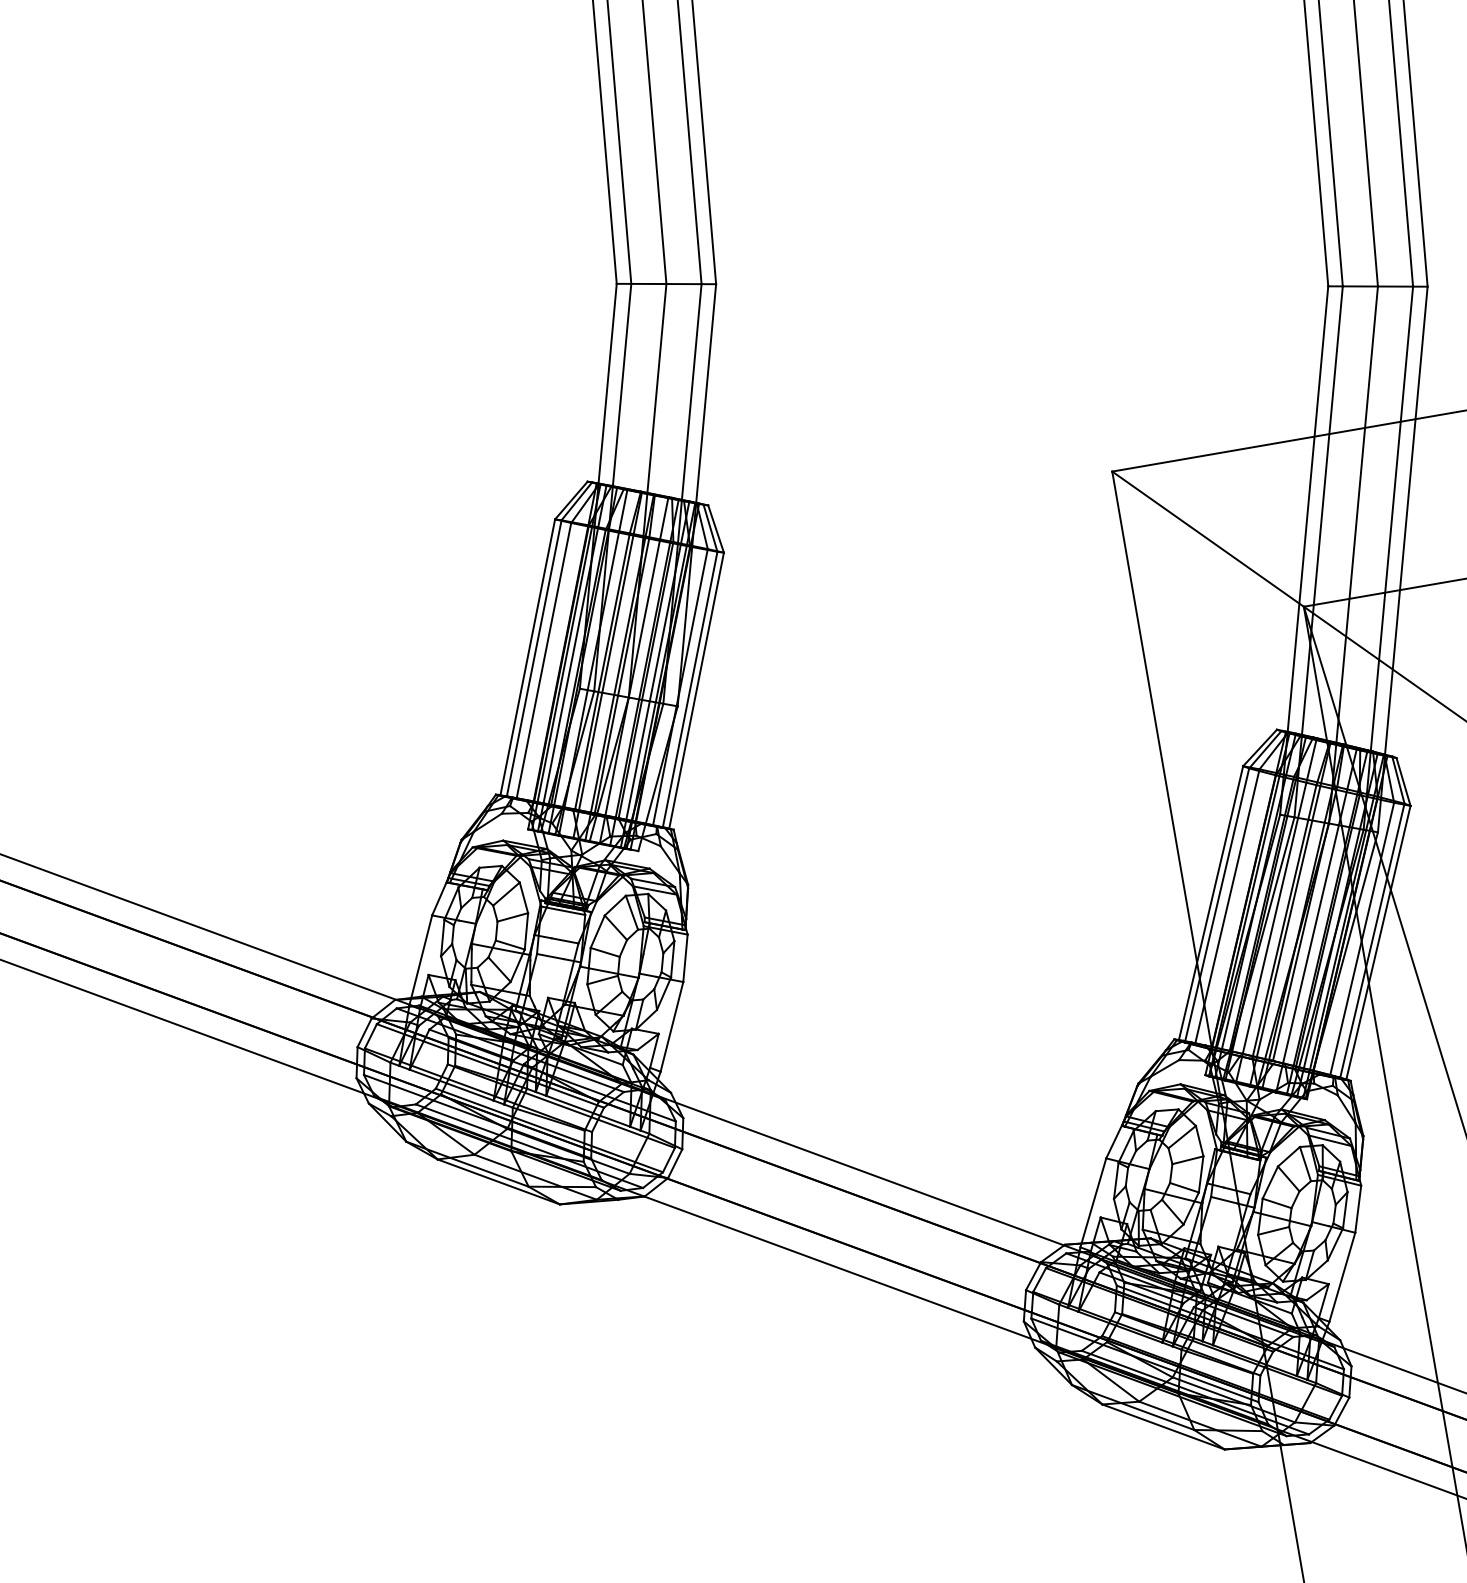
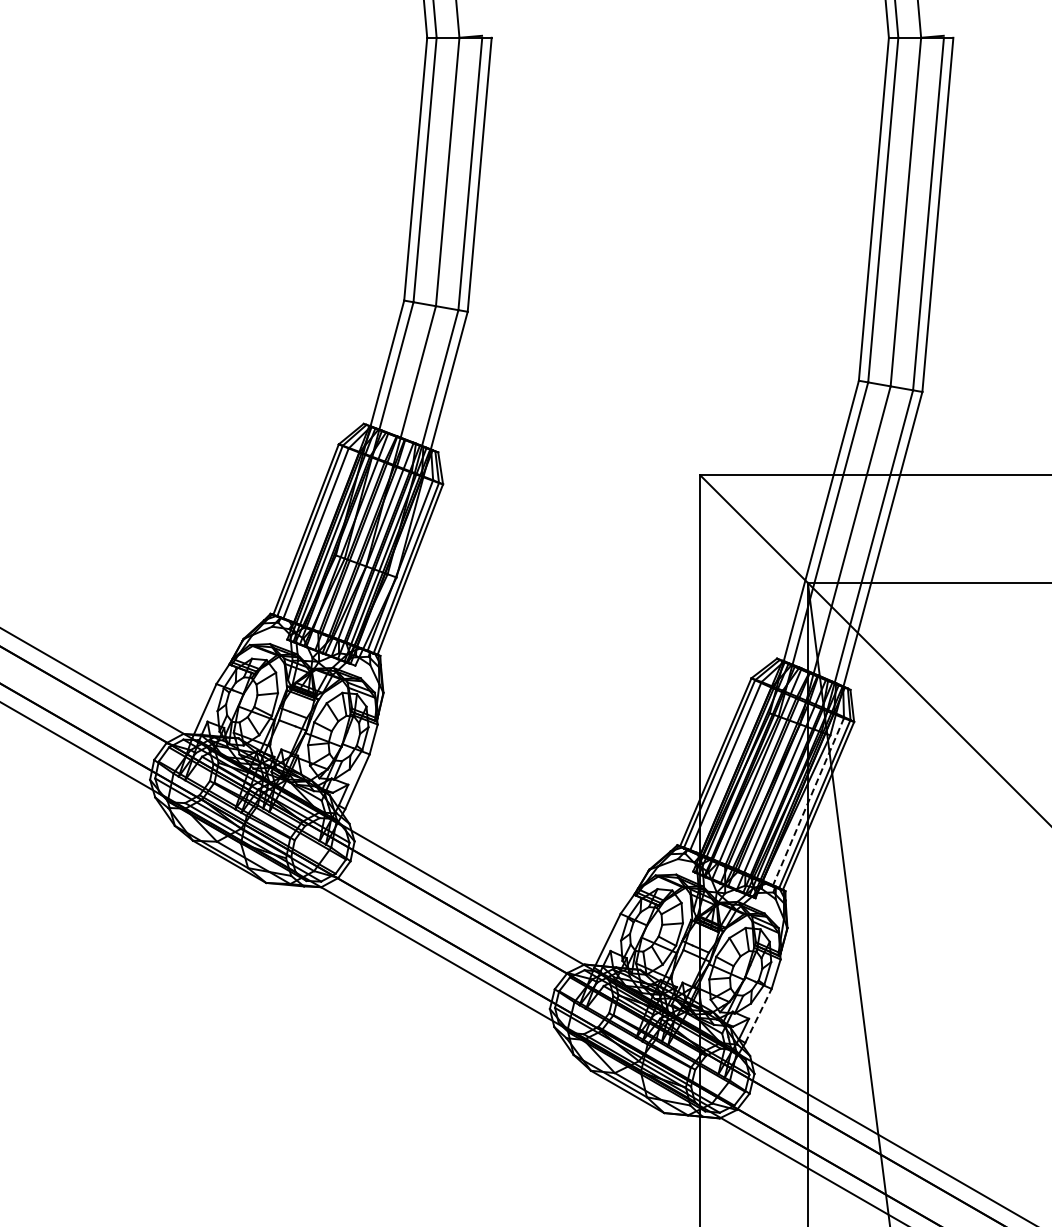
line: (1362, 938) -> (808, 801), solid -> dashed
line: (1342, 1276) -> (758, 1015), solid -> dashed

